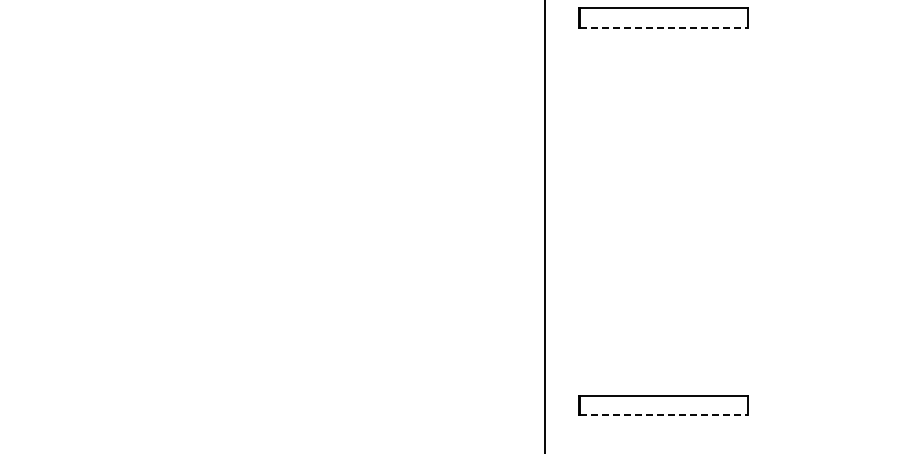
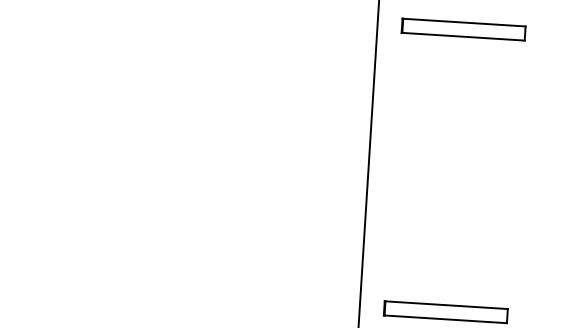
line: (663, 27) -> (463, 36), dashed -> solid
line: (663, 415) -> (445, 319), dashed -> solid

